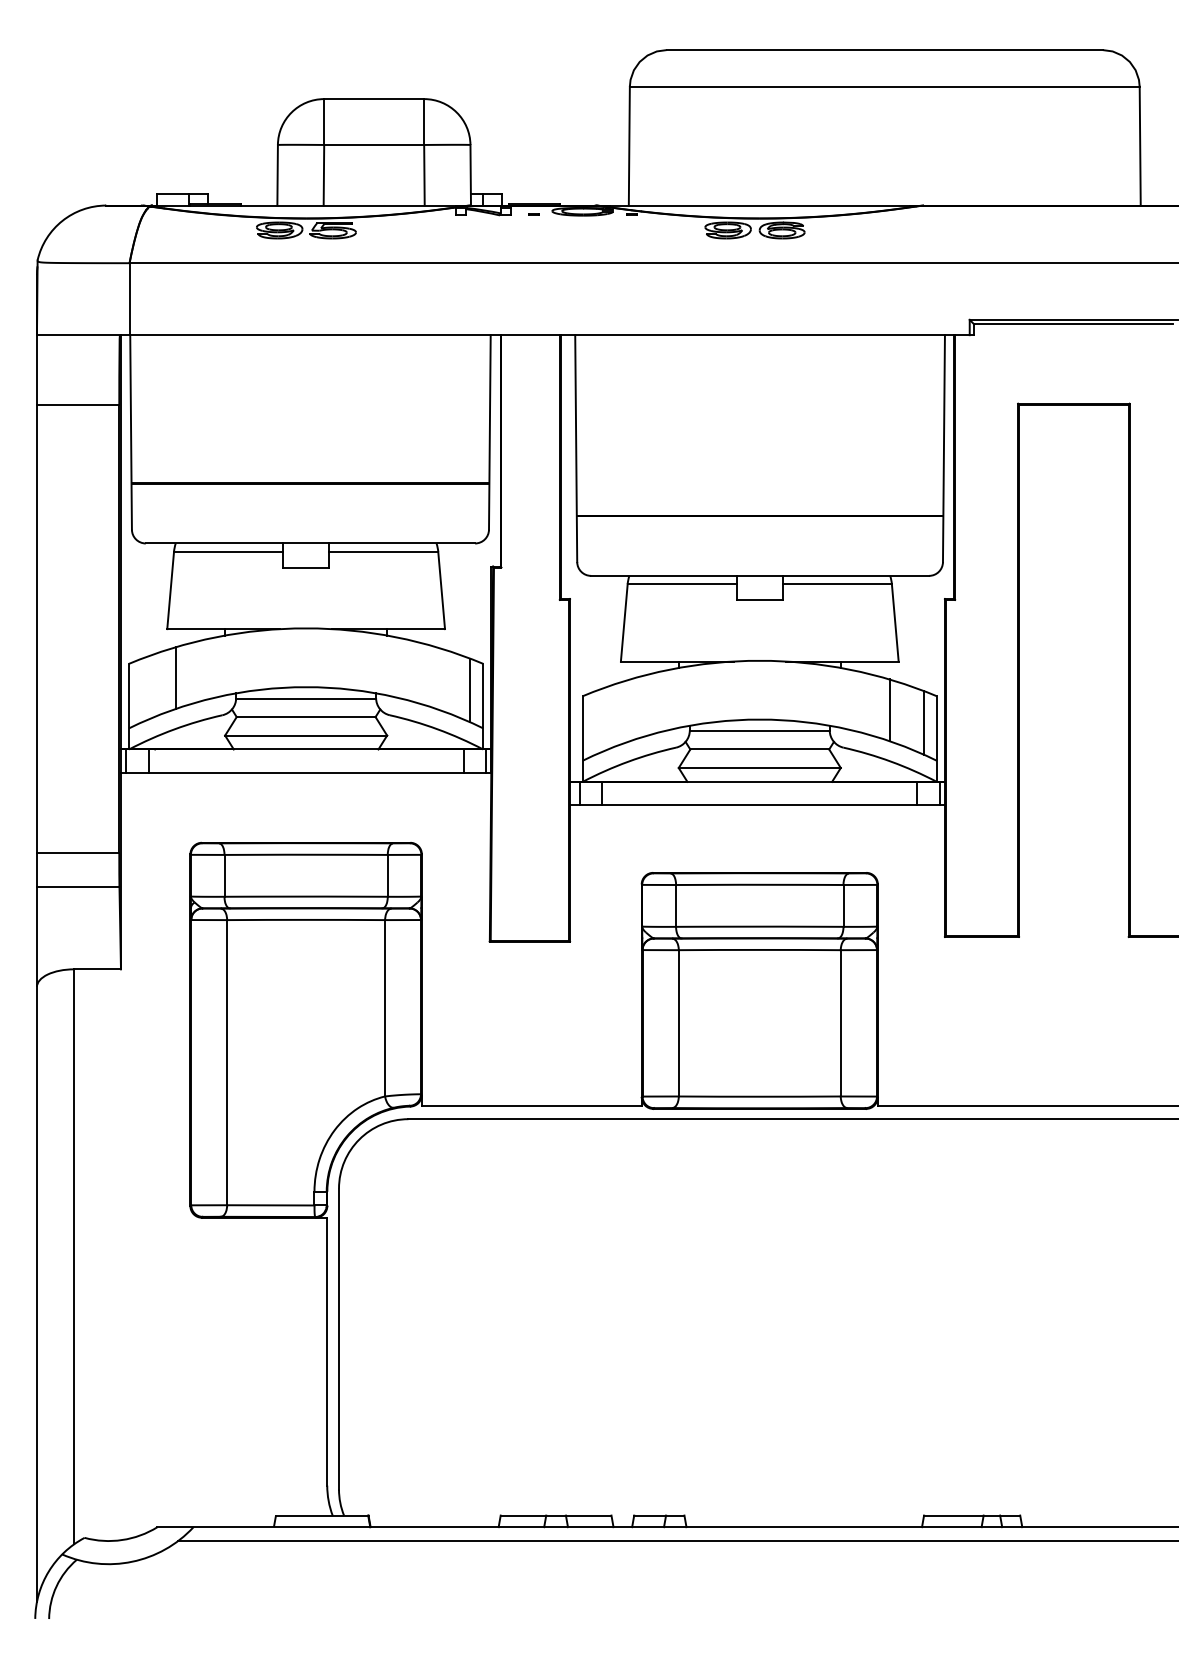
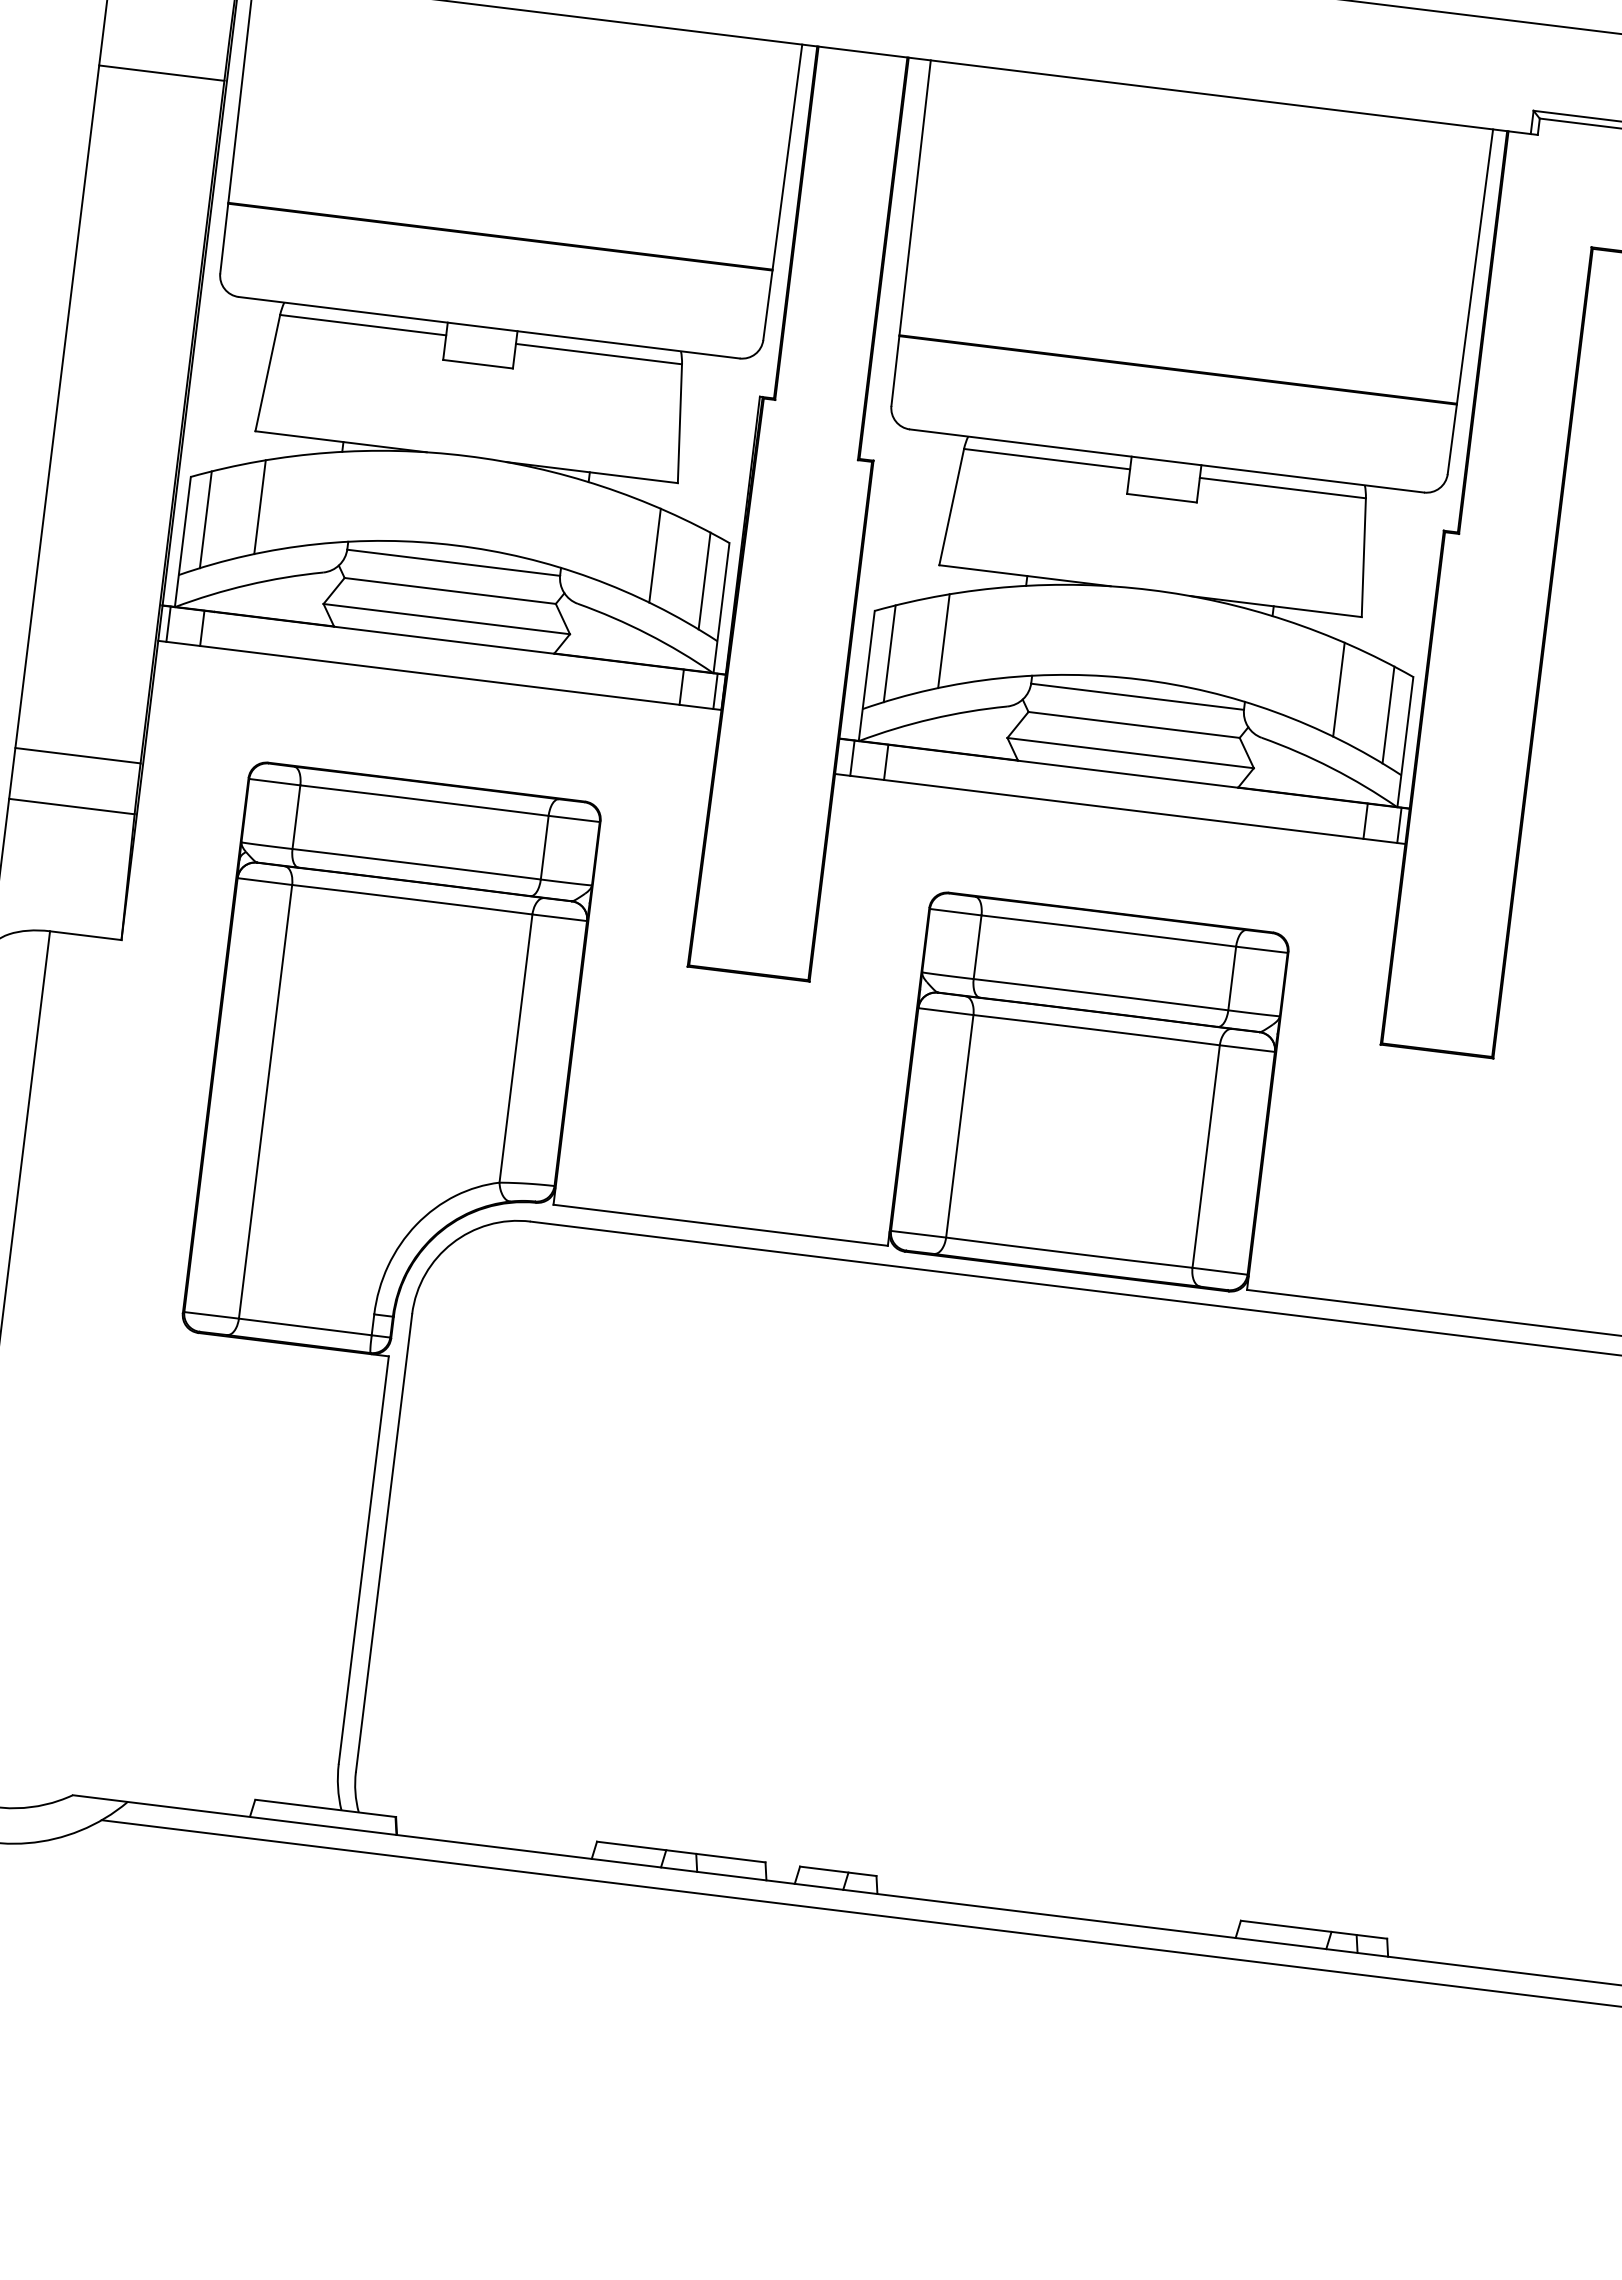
line: (436, 677) -> (655, 555), added
line: (142, 690) -> (206, 519), added
line: (629, 710) -> (943, 641), added
line: (595, 722) -> (889, 653), added

